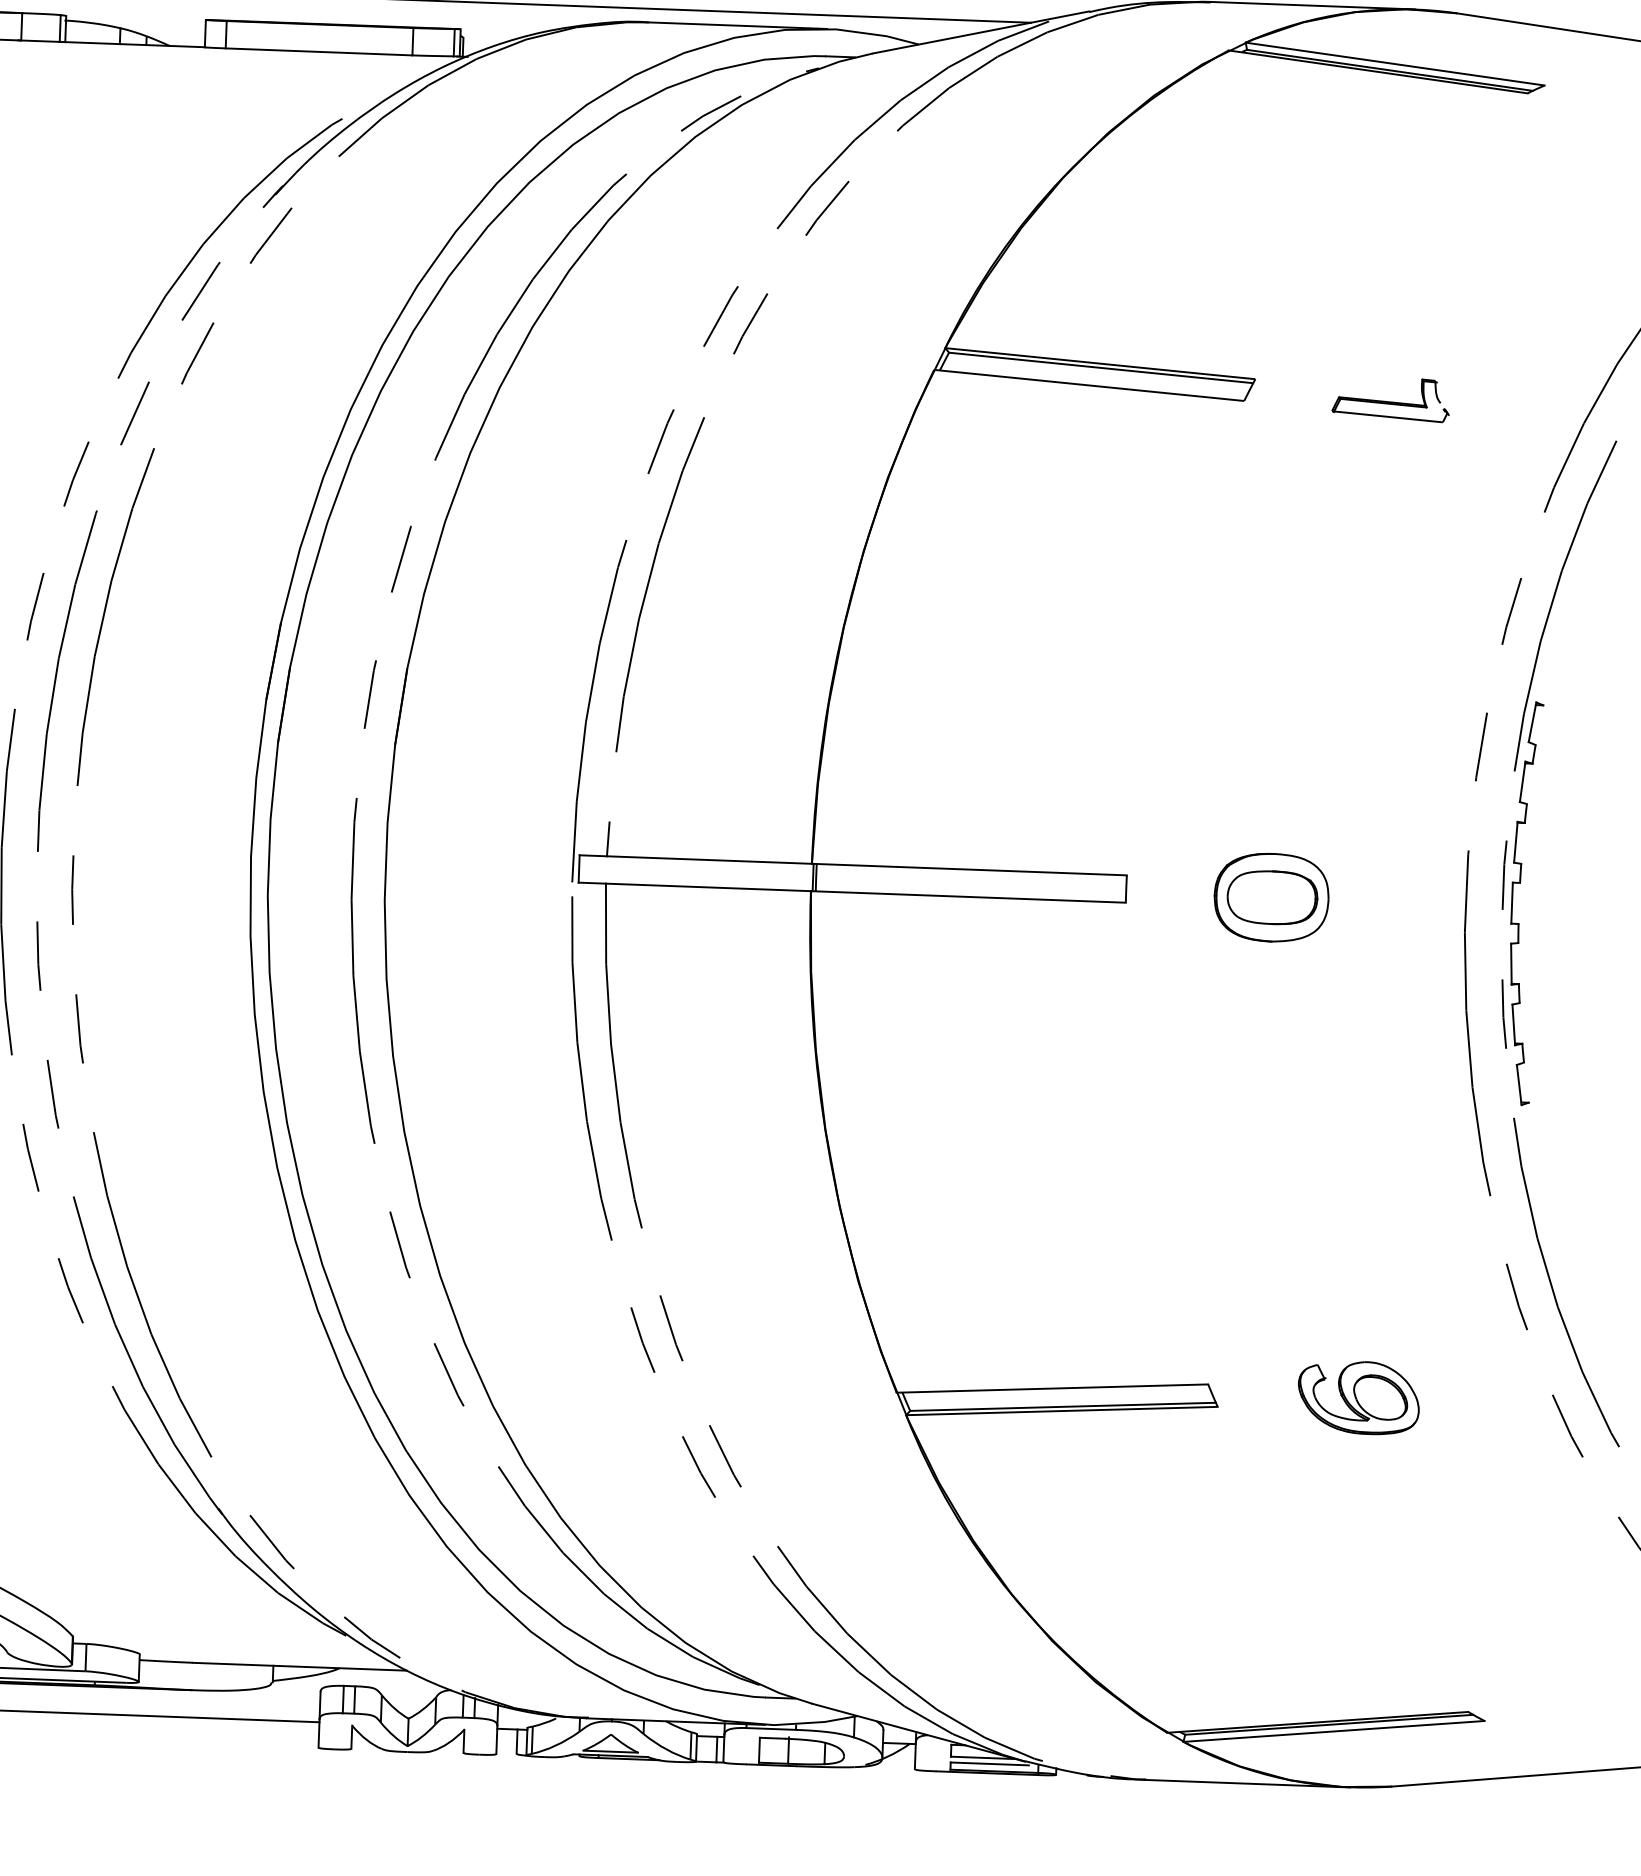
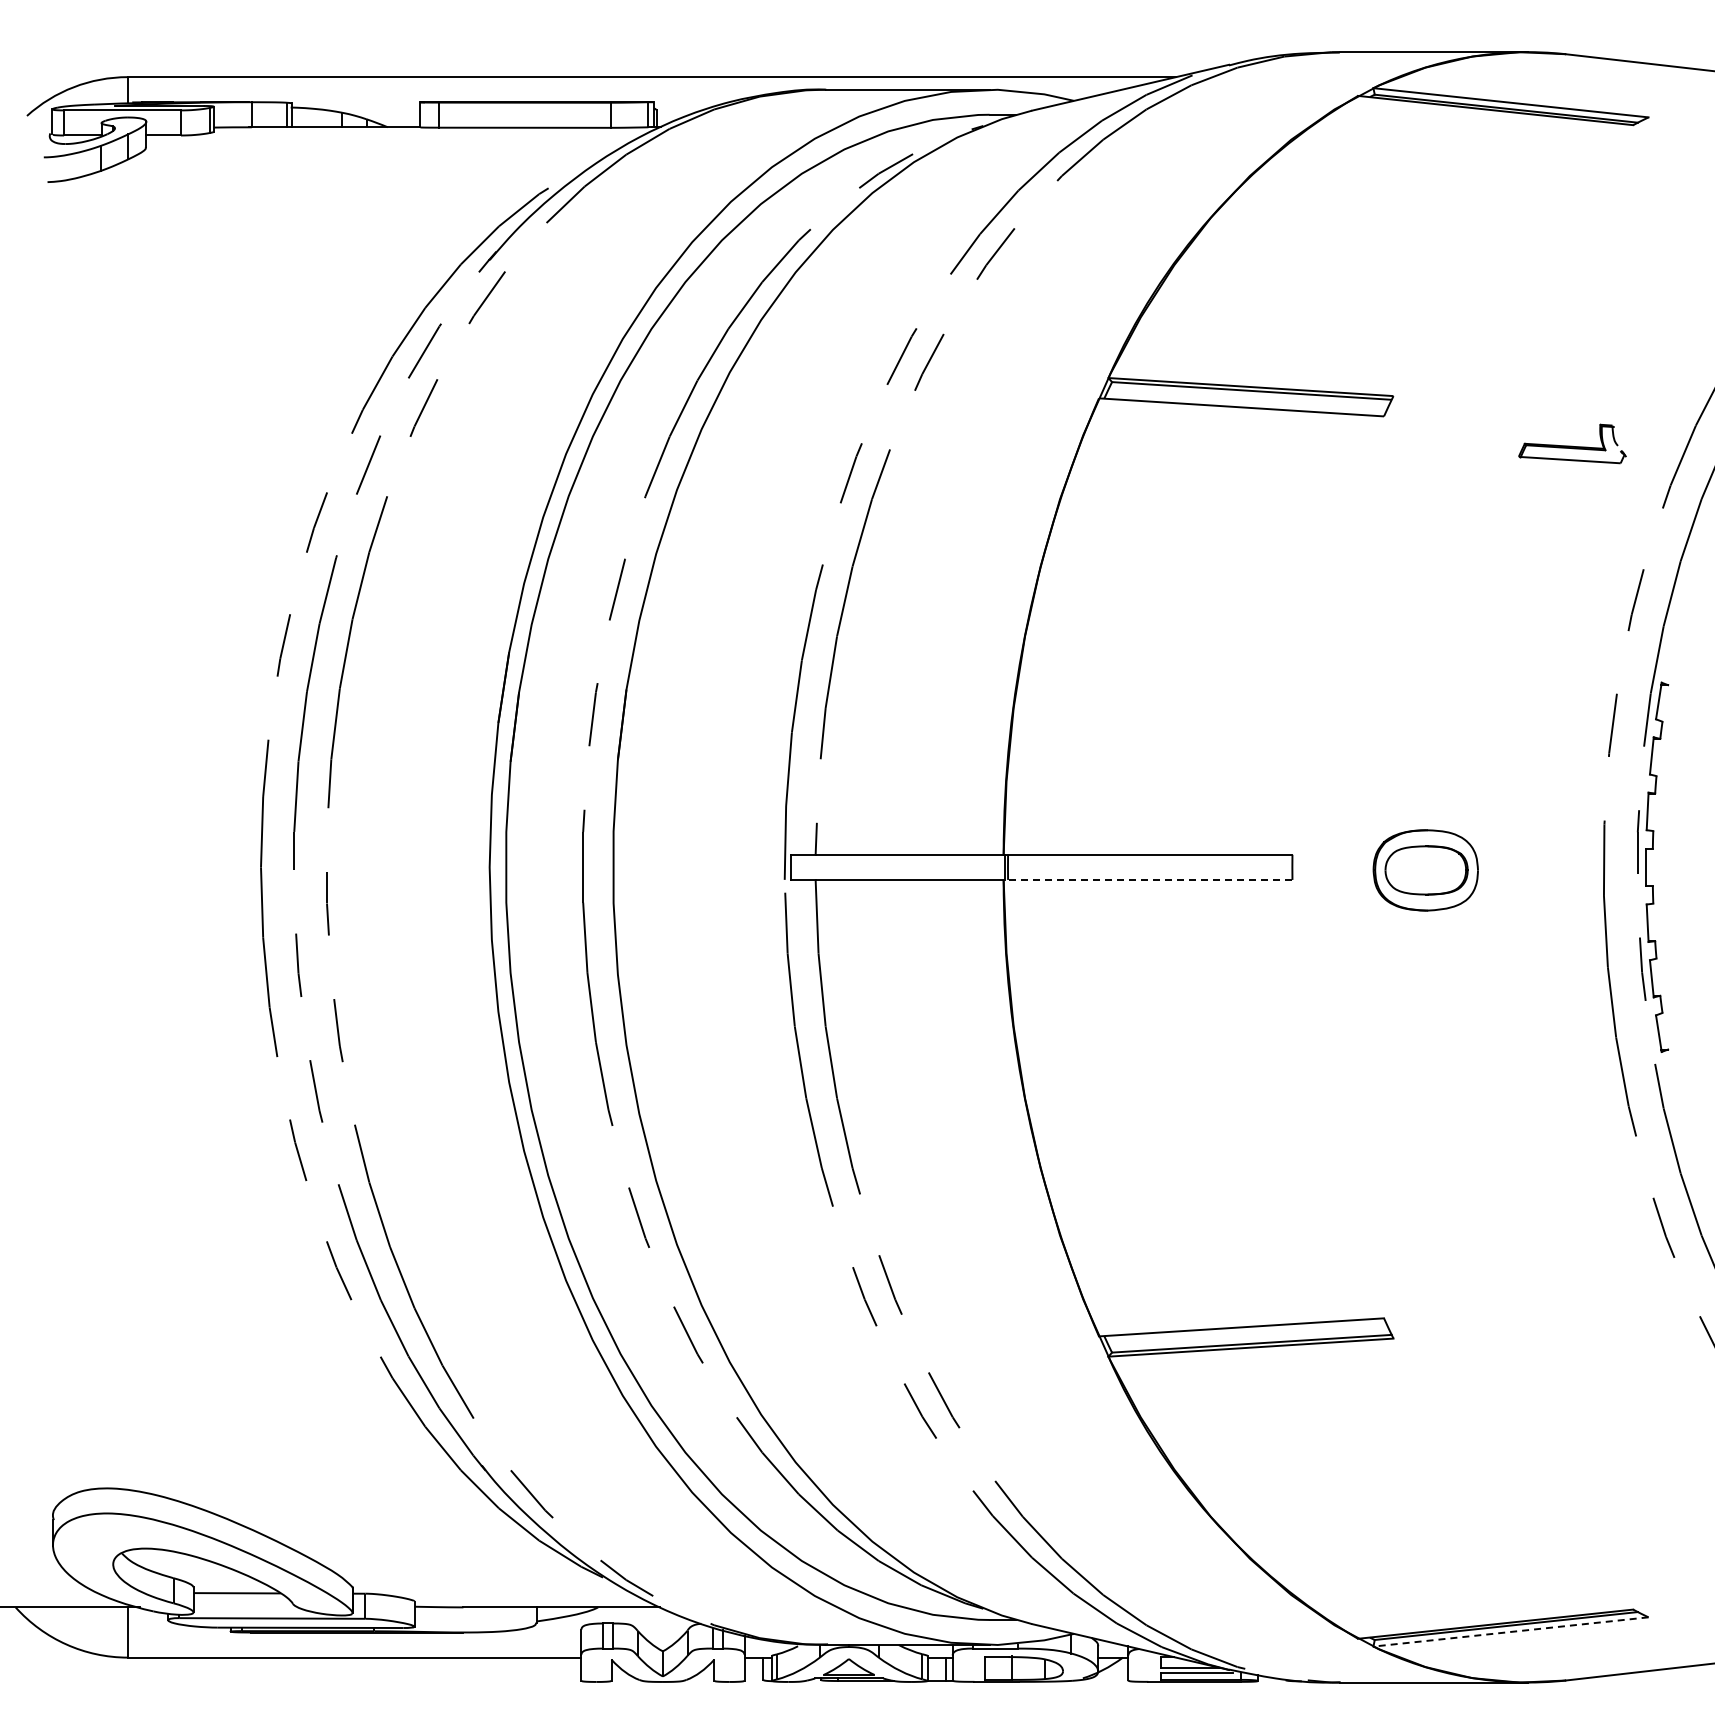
part: (1391, 398) -> (1572, 443), moved
line: (967, 896) -> (1147, 879), solid -> dashed
part: (1358, 1397) -> (1522, 1325), removed
line: (1333, 1732) -> (1510, 1632), solid -> dashed

